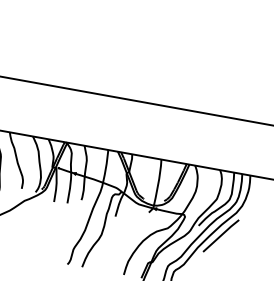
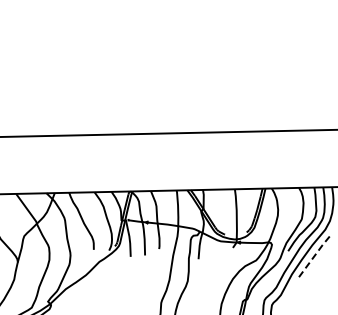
line: (221, 235) -> (314, 256), solid -> dashed

